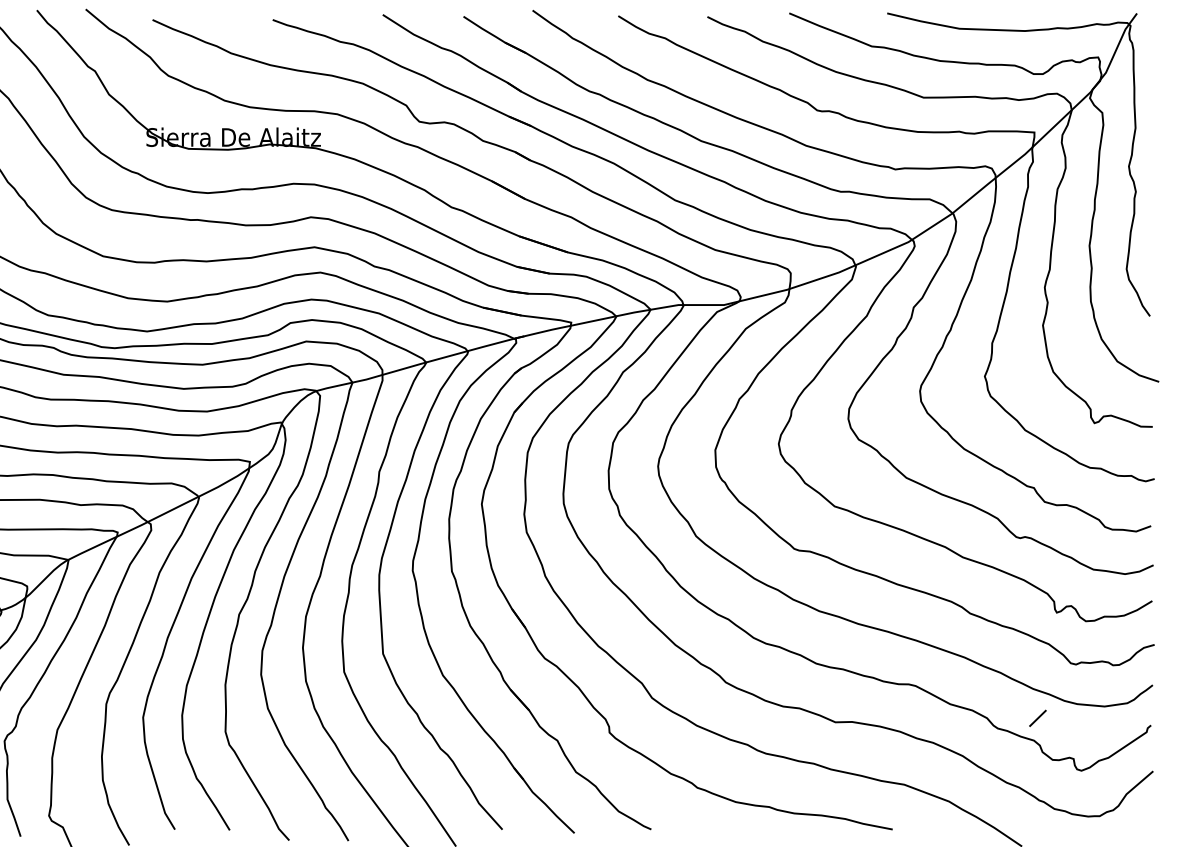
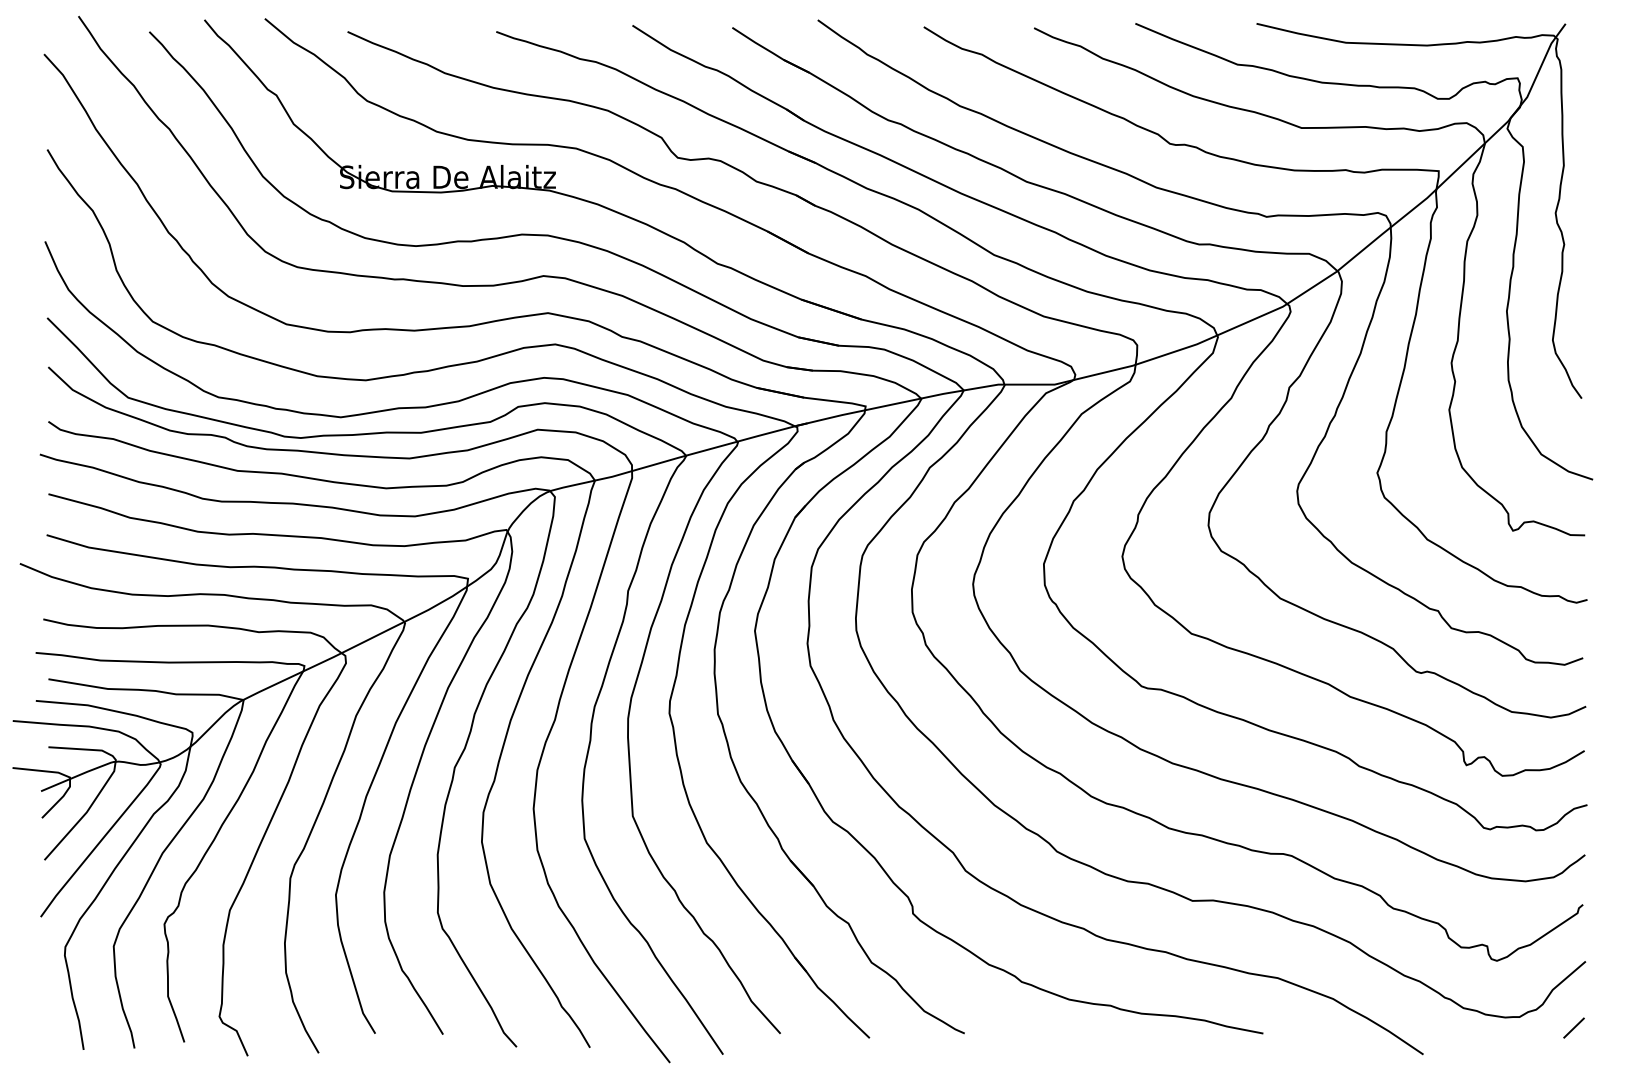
line: (1037, 717) -> (1573, 1027), moved

